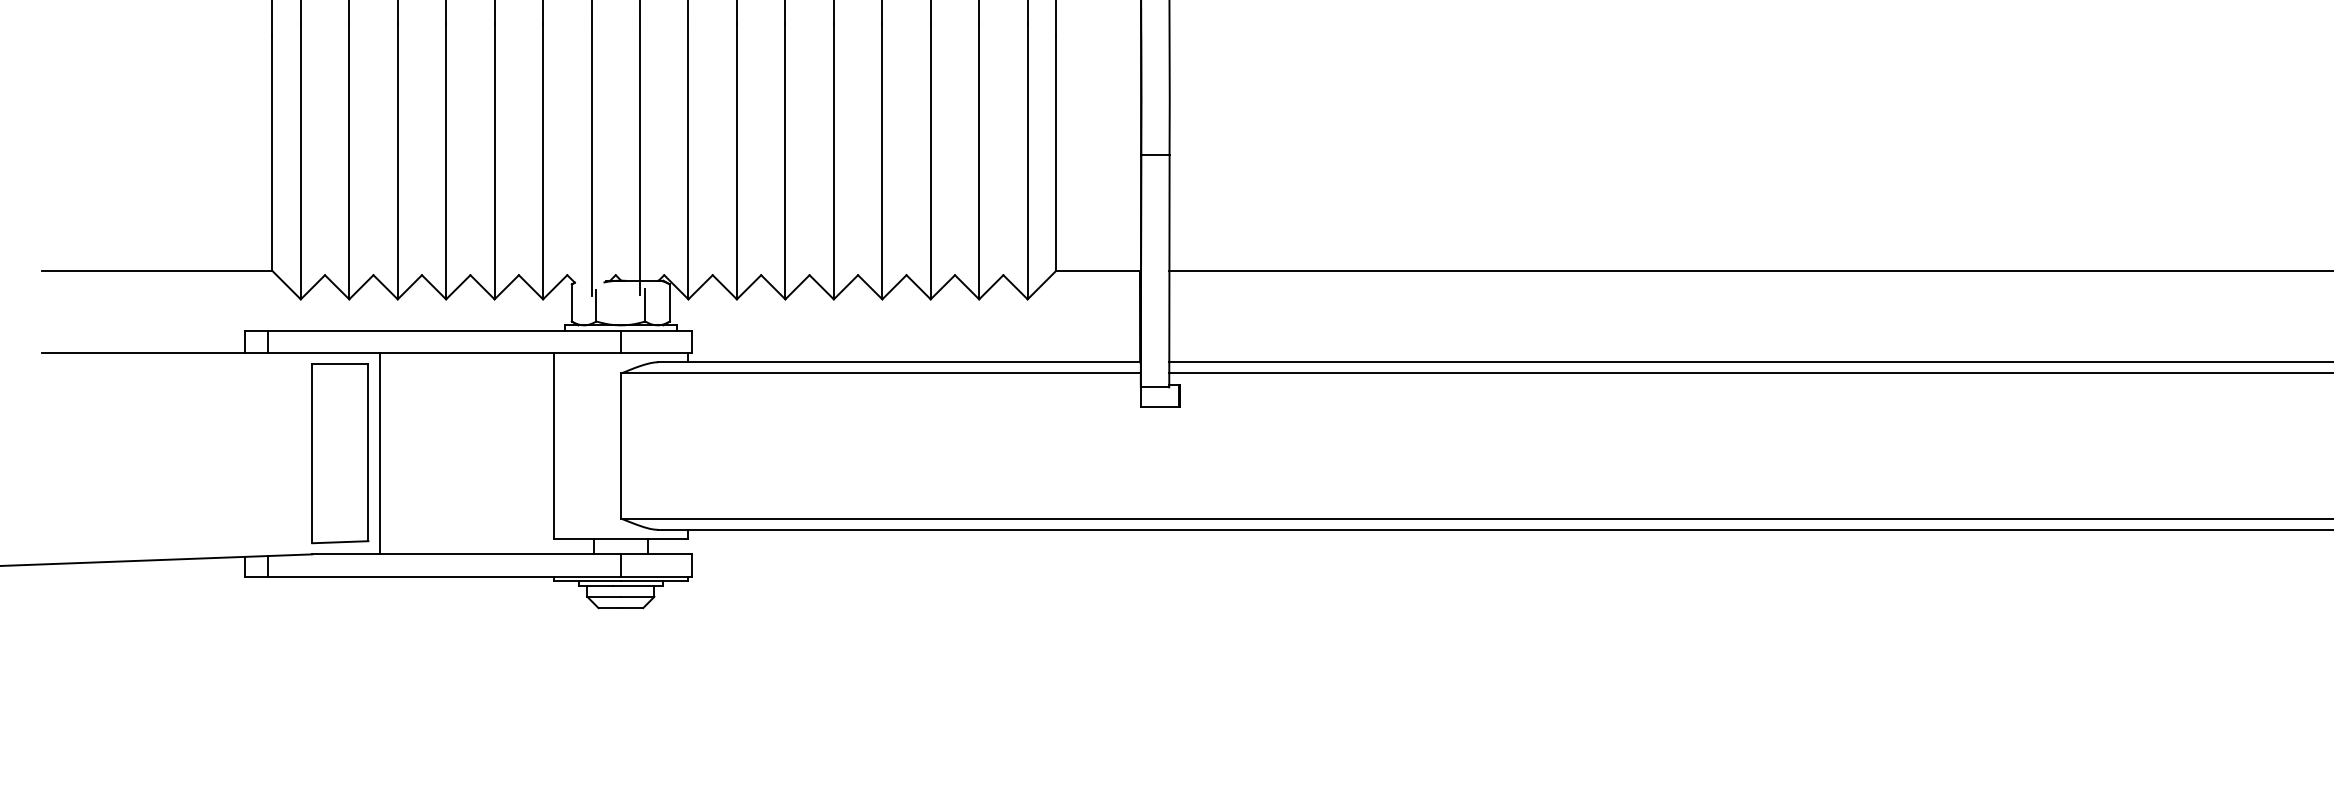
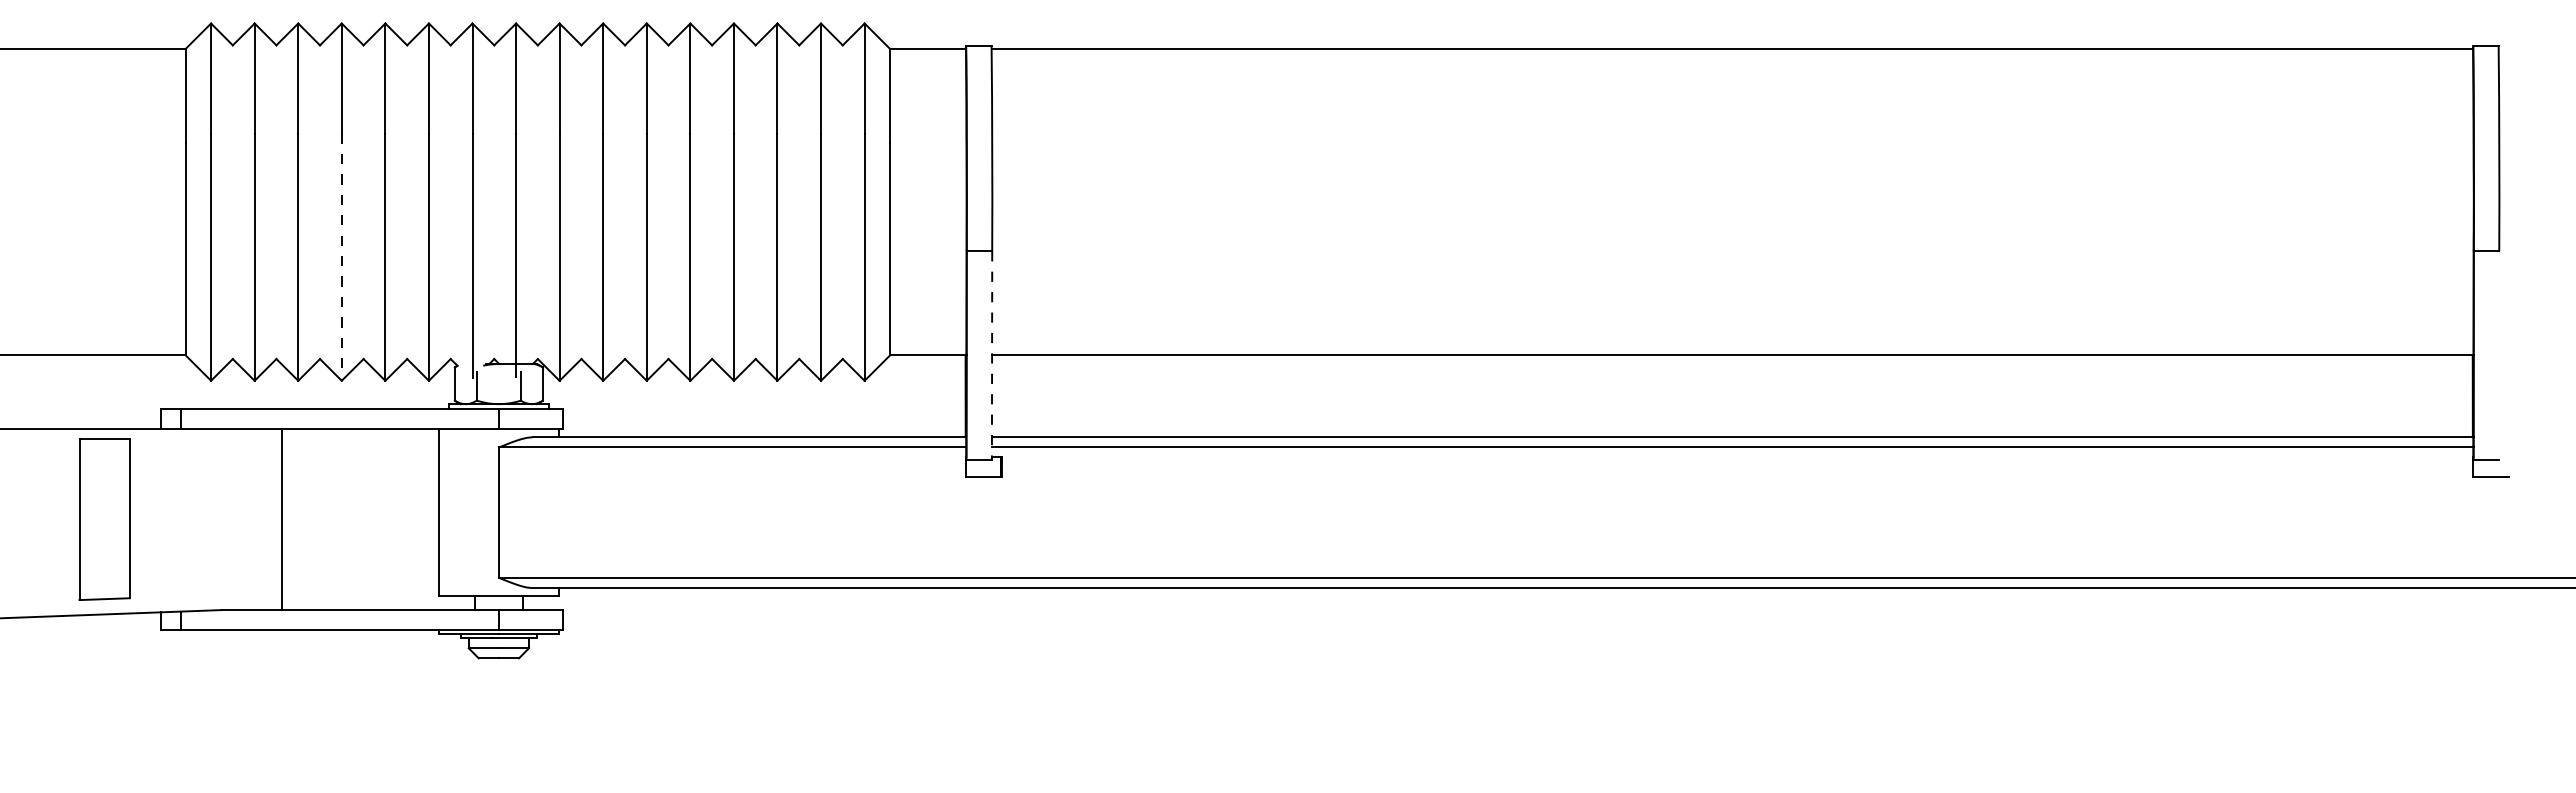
line: (445, 162) -> (341, 257), solid -> dashed
line: (1169, 272) -> (992, 356), solid -> dashed
part: (340, 453) -> (104, 519), moved

